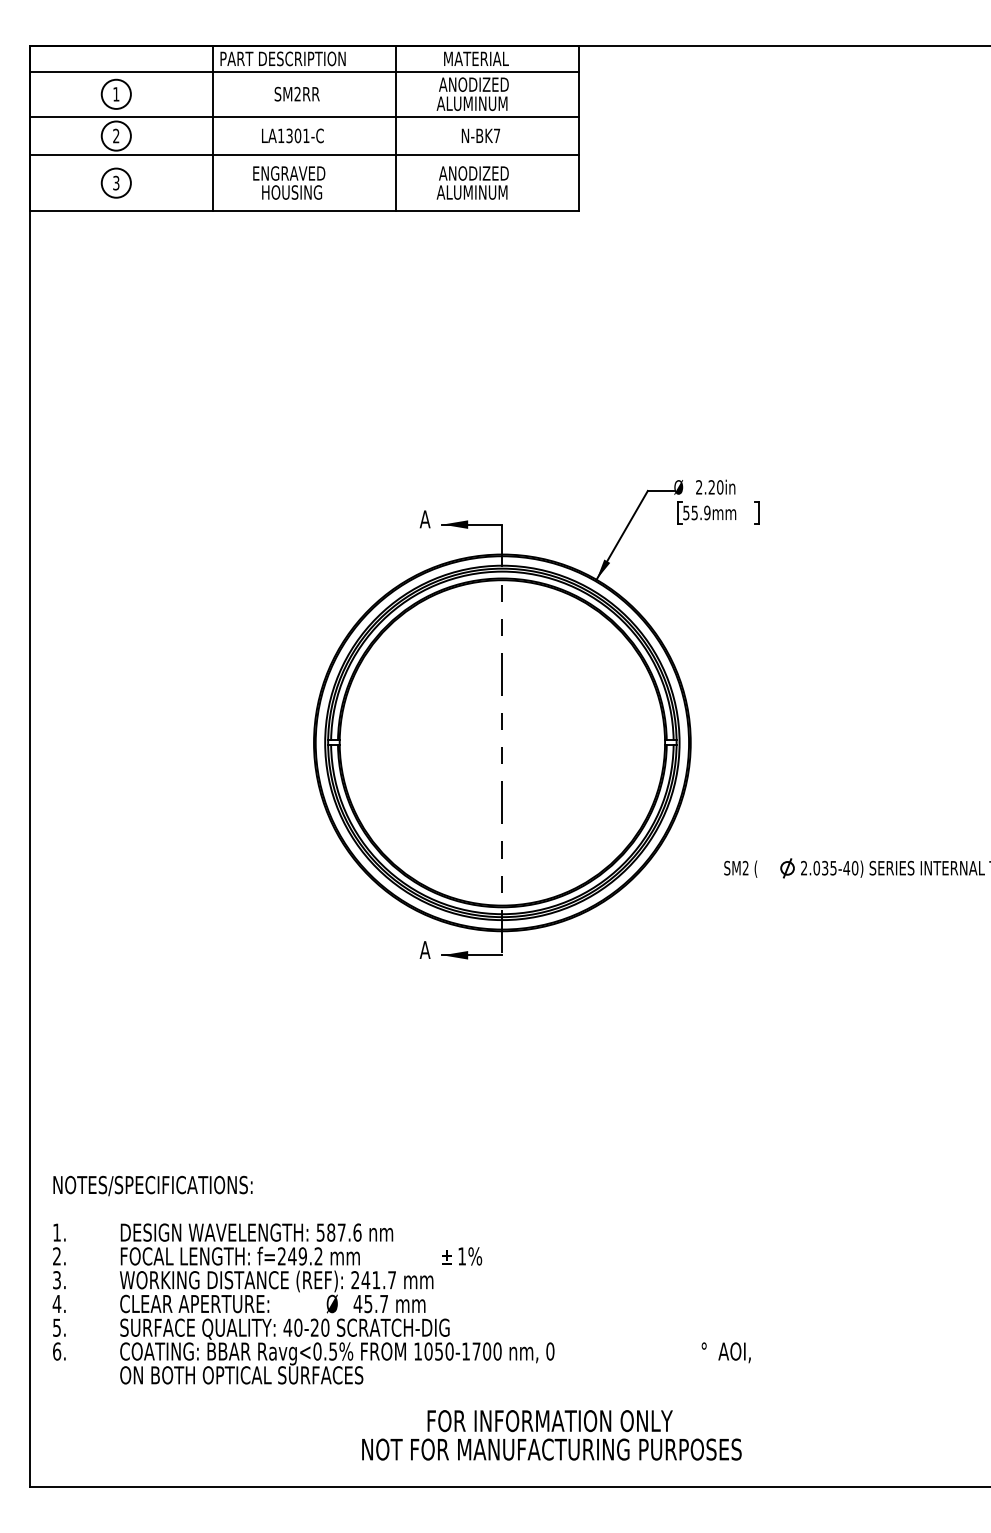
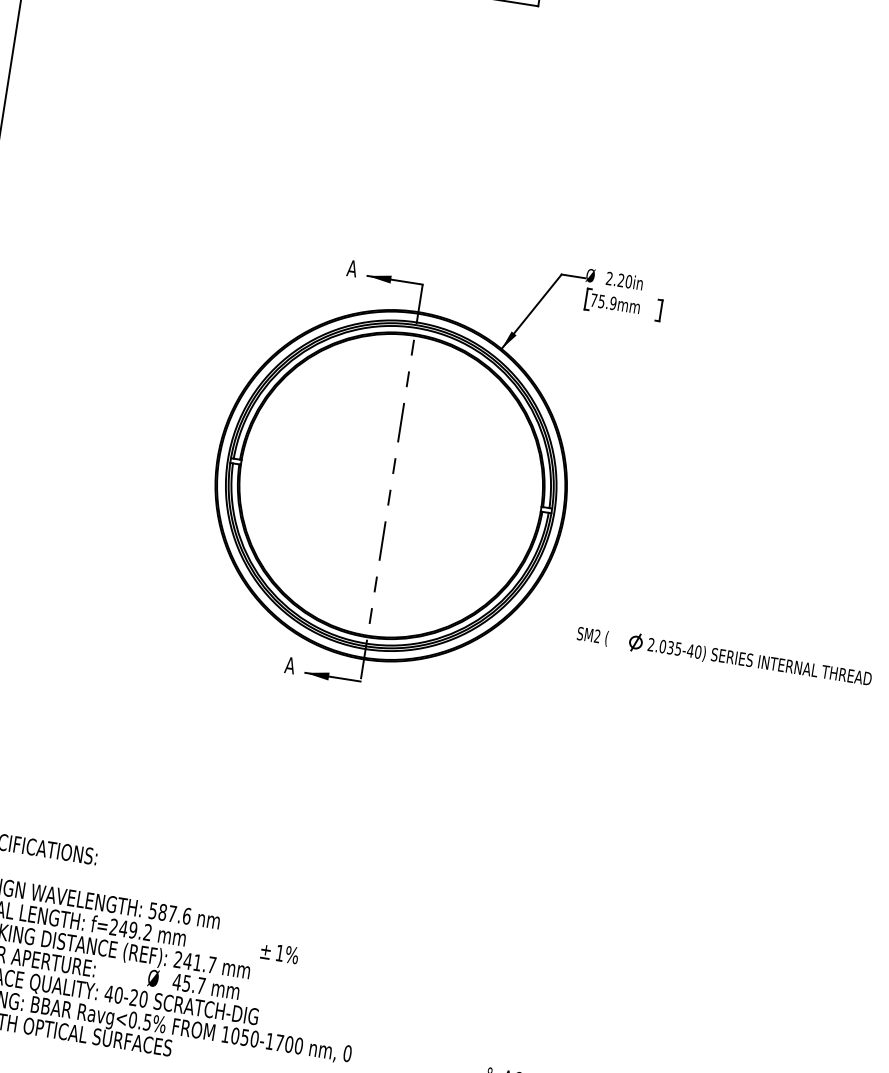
text: (686, 513) -> (594, 300), 55.9mm -> 75.9mm

